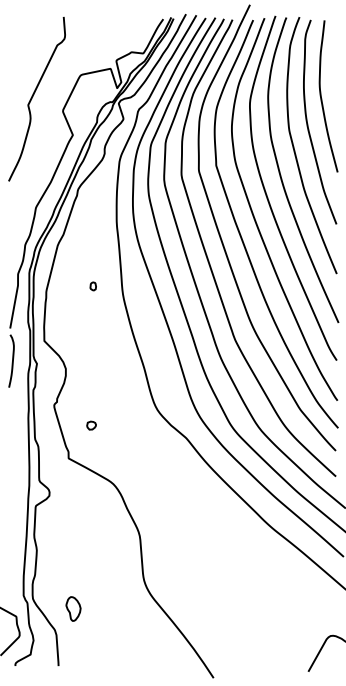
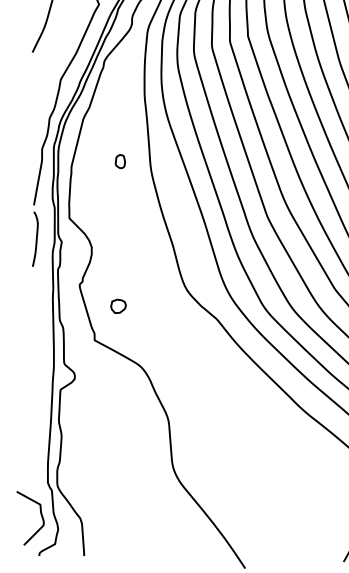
part: (92, 286) -> (119, 161), size x1.6
part: (91, 425) -> (118, 306), size x1.6
part: (73, 608) -> (99, 496), removed

